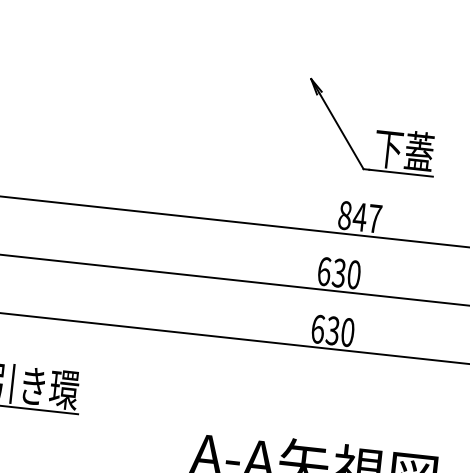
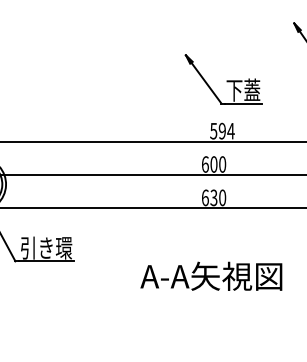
text: (360, 215) -> (222, 130), 847 -> 594
text: (338, 273) -> (213, 164), 630 -> 600

